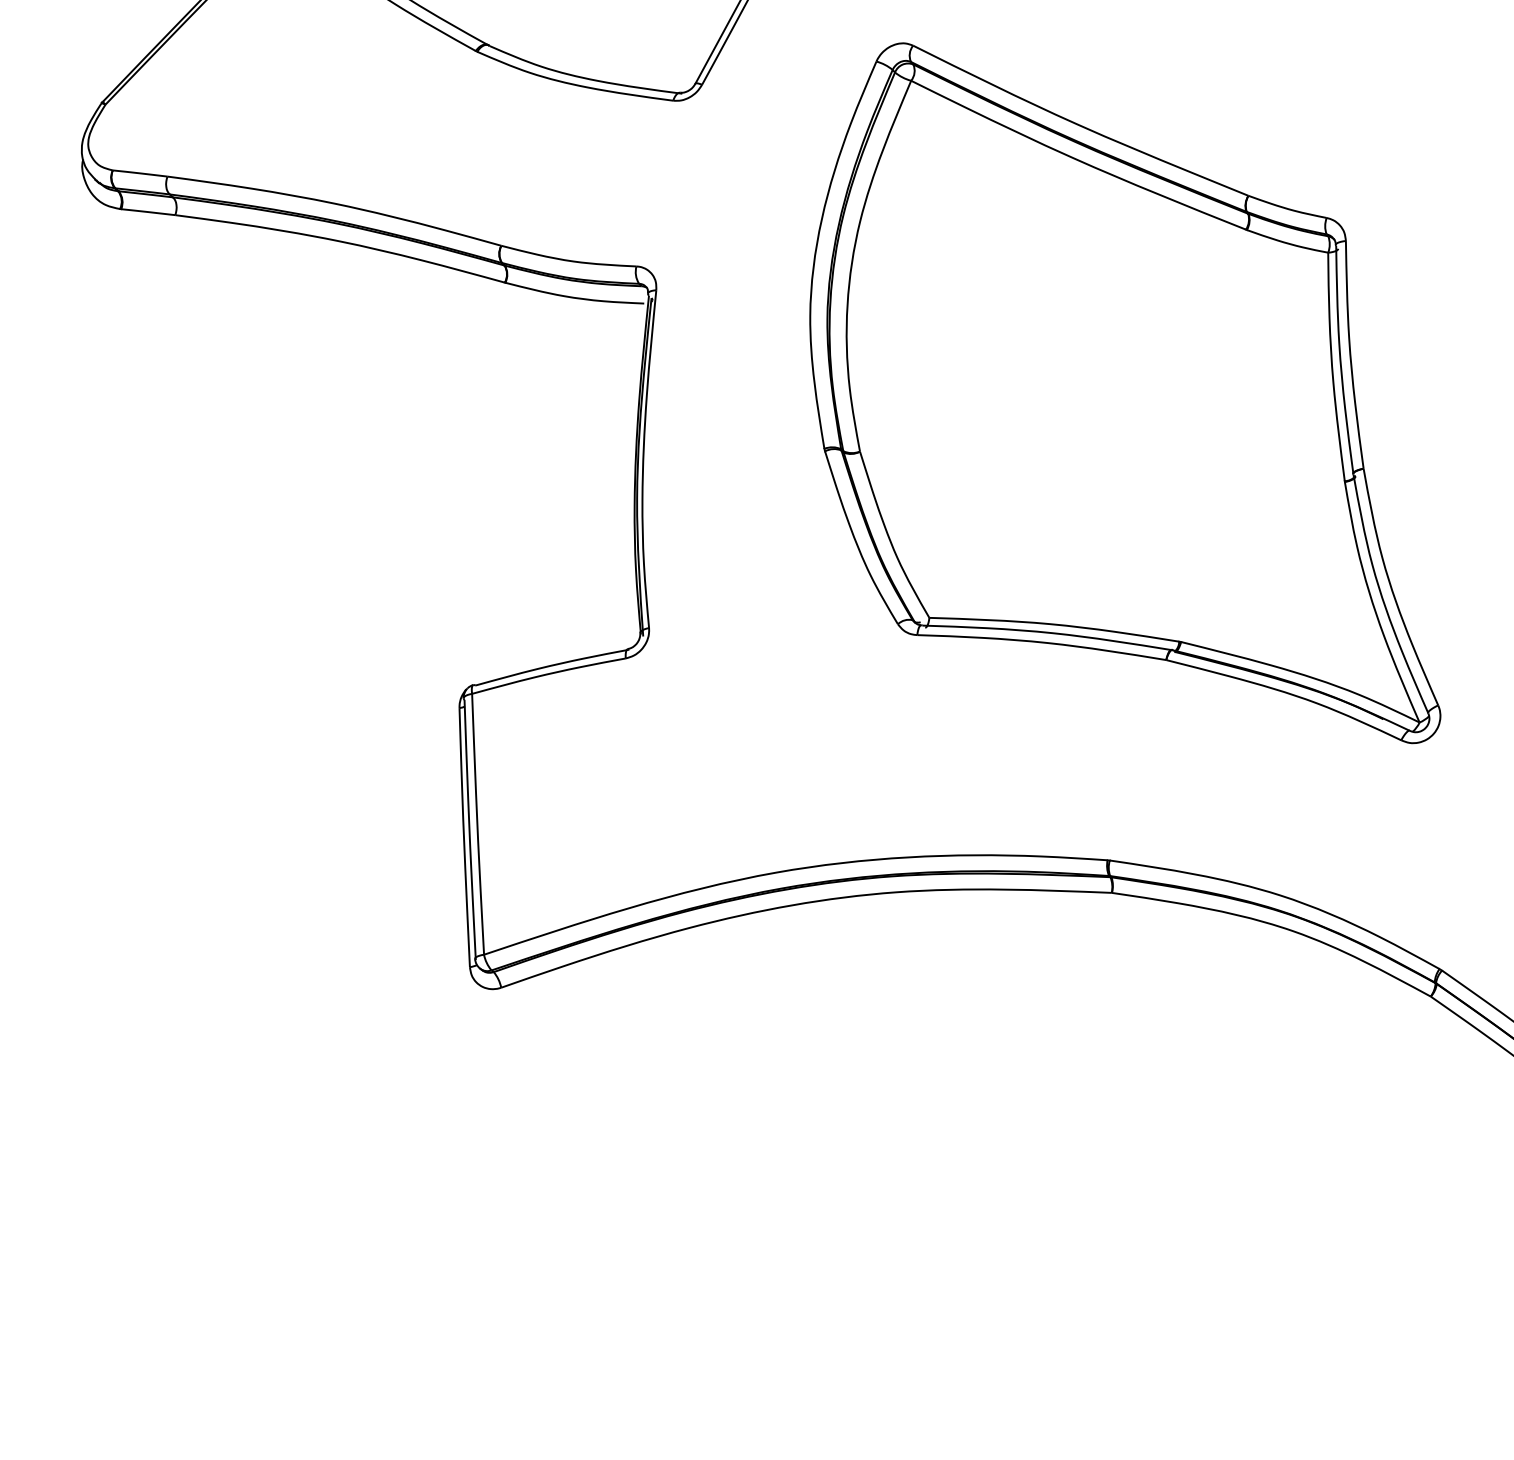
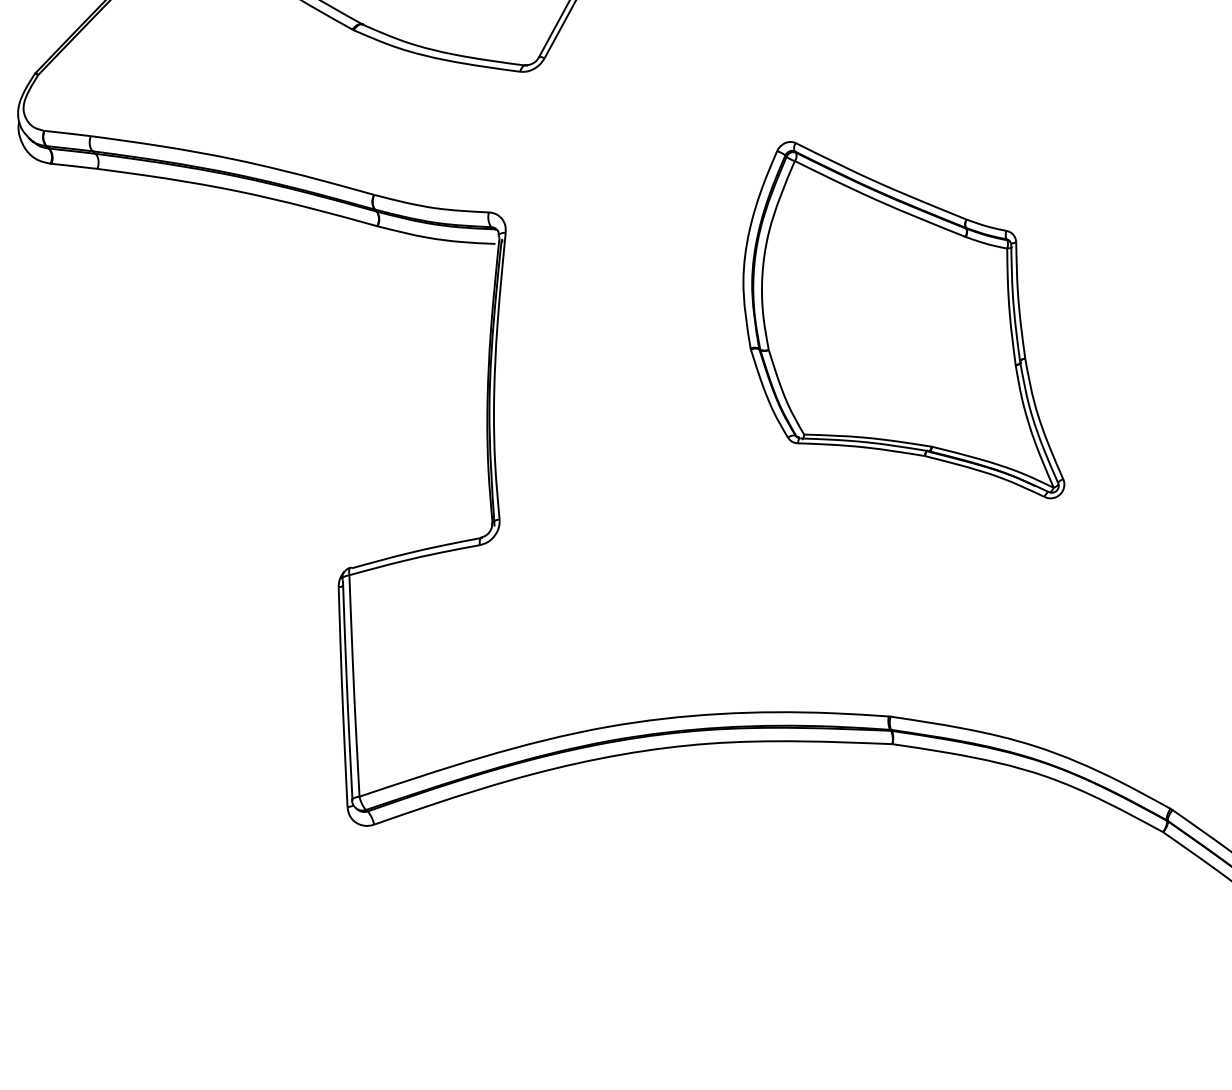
part: (1125, 393) -> (903, 320), size x0.6

